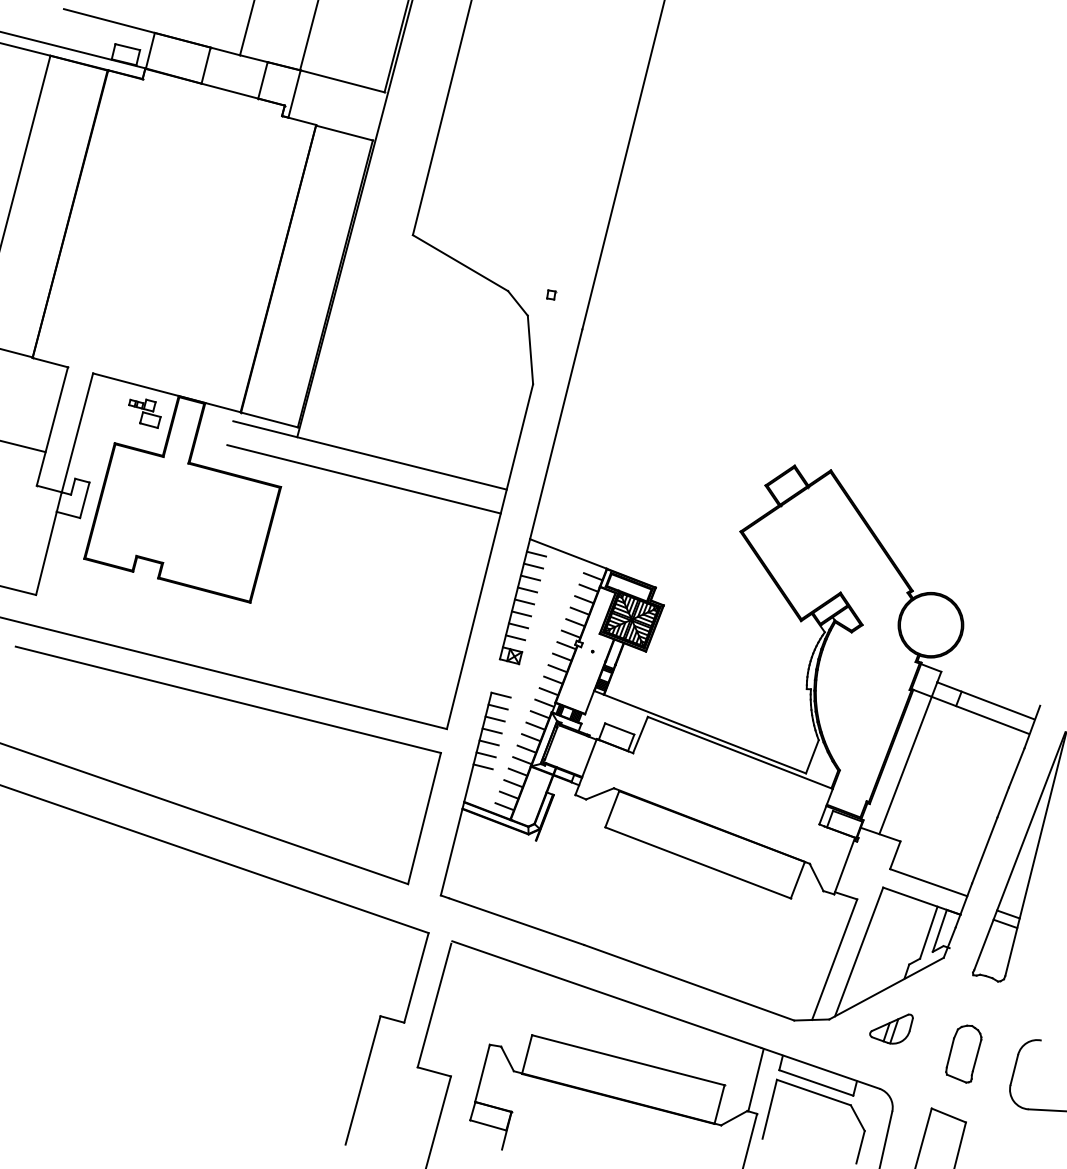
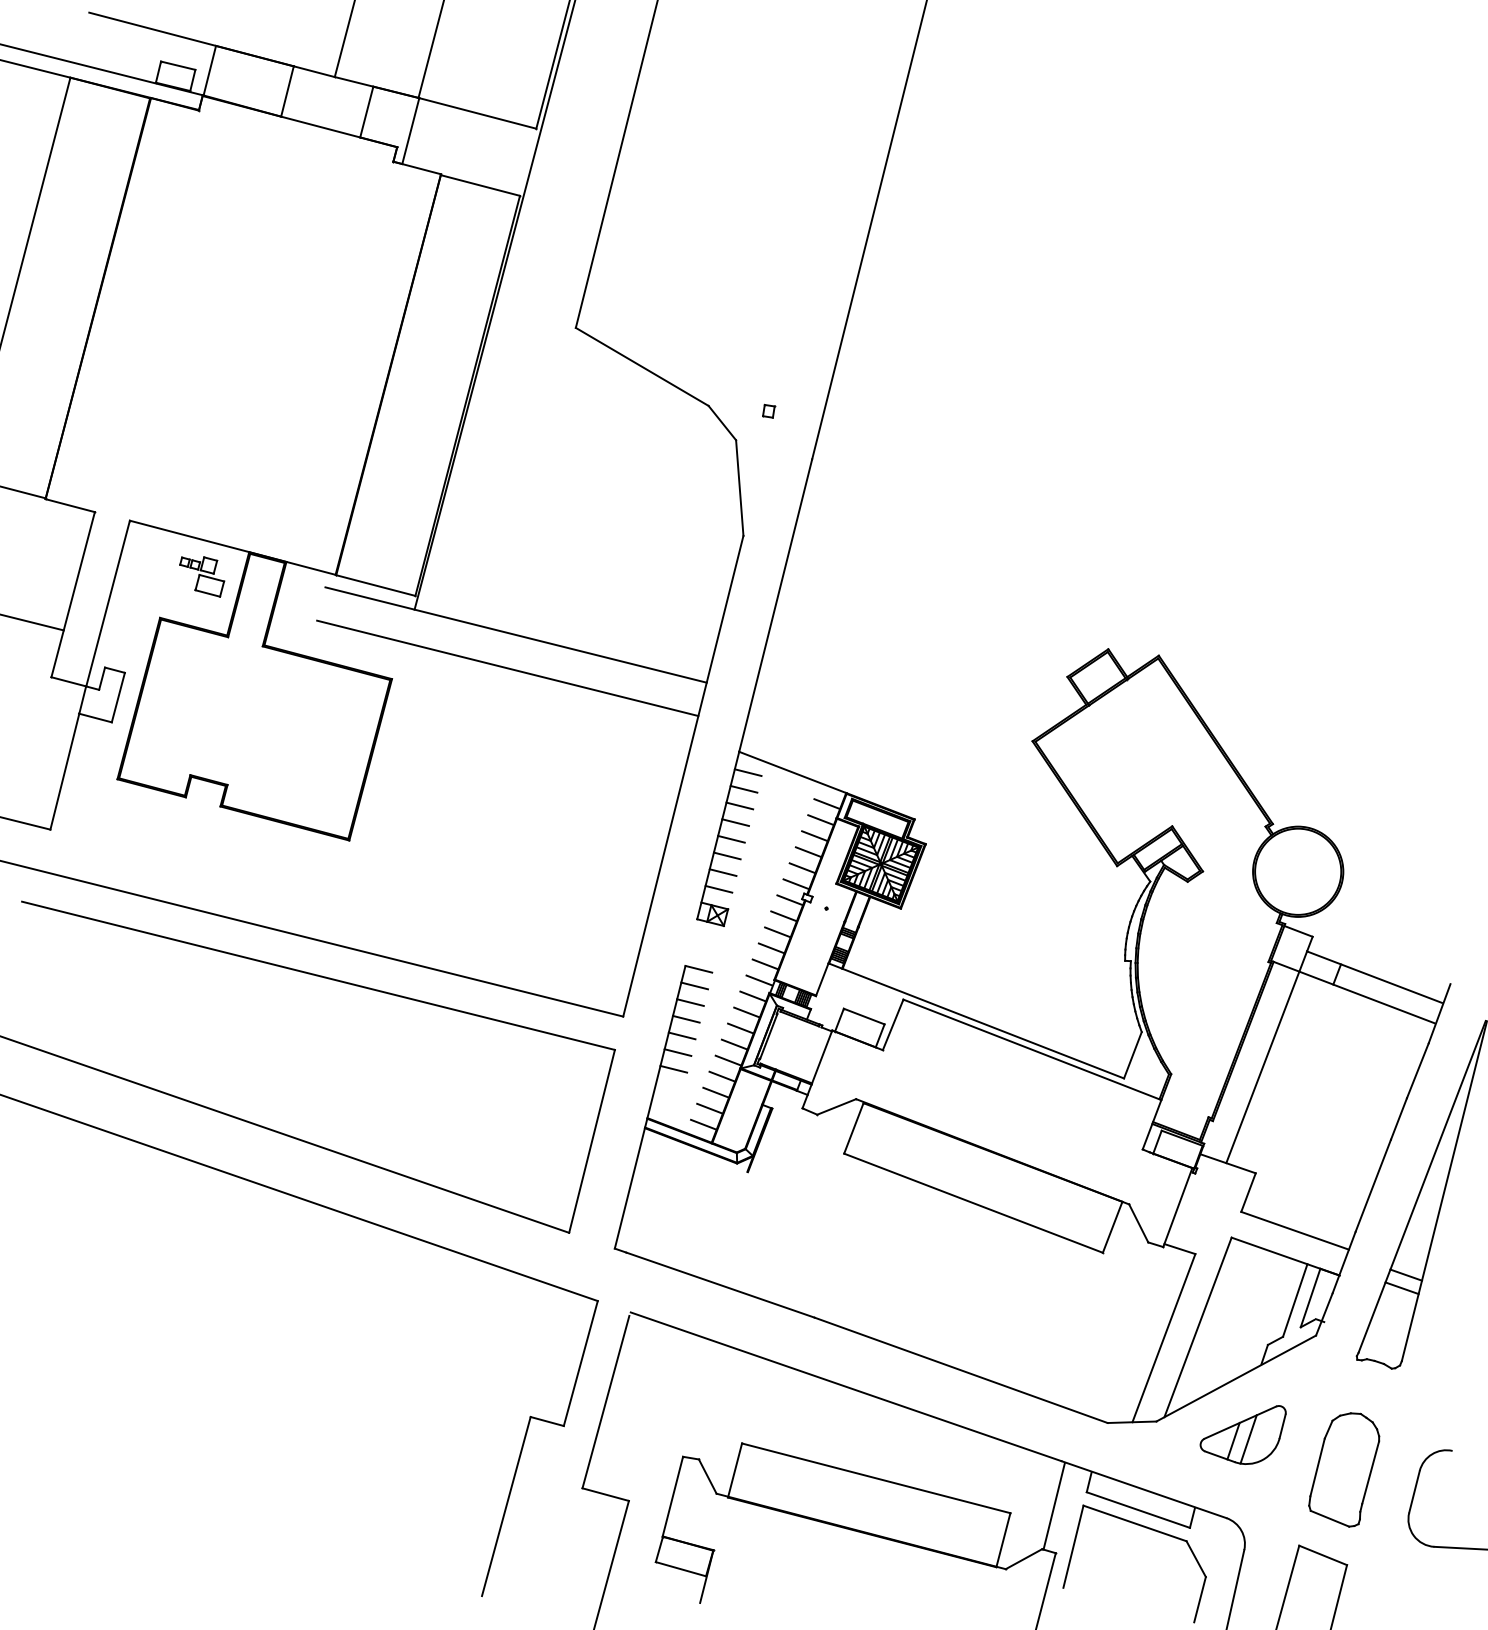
part: (891, 1028) -> (1243, 1434), size x1.43
part: (963, 1053) -> (1343, 1468), size x1.43

